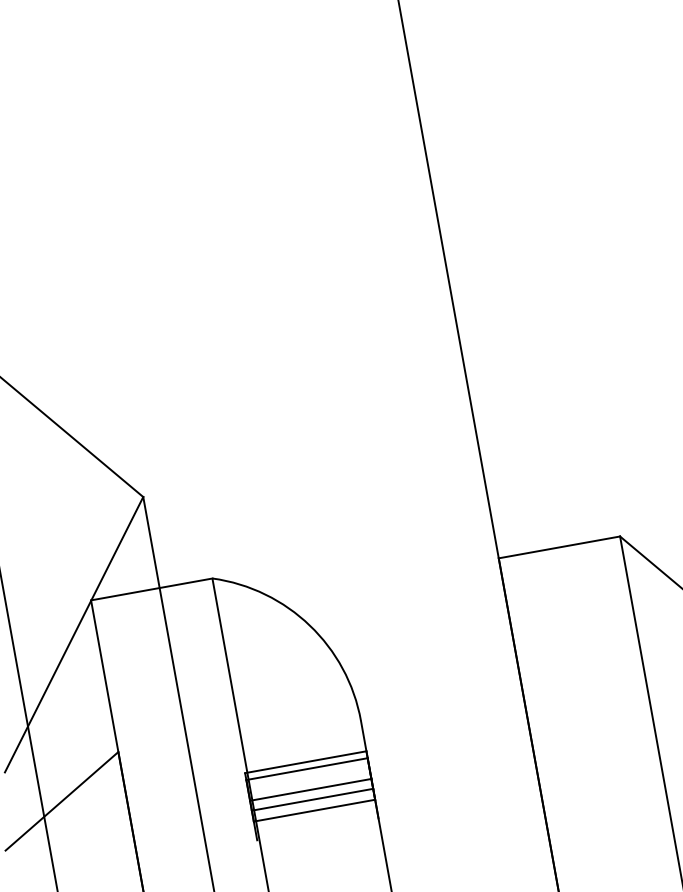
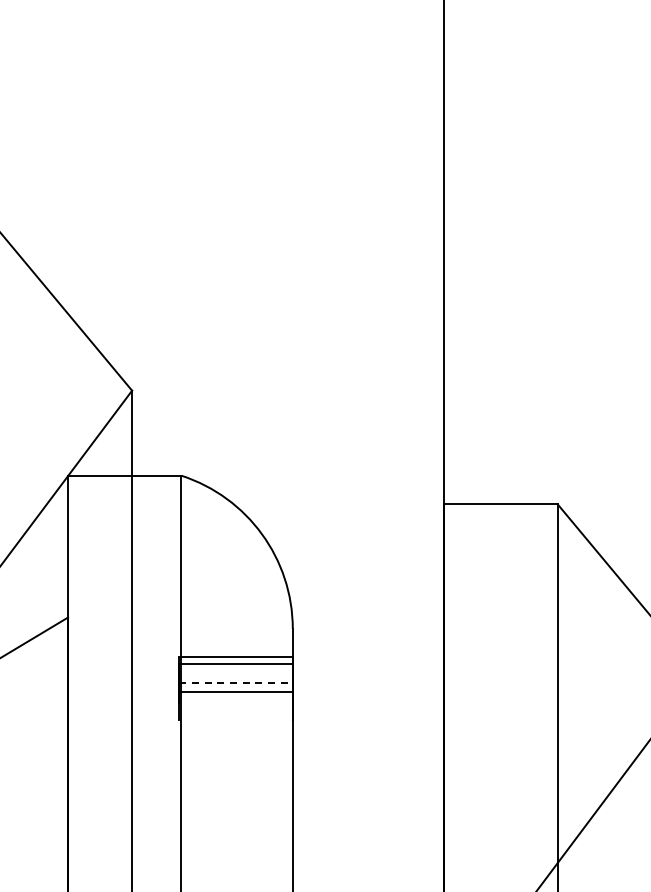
line: (311, 790) -> (236, 683), solid -> dashed
line: (313, 810) -> (235, 702), removed

